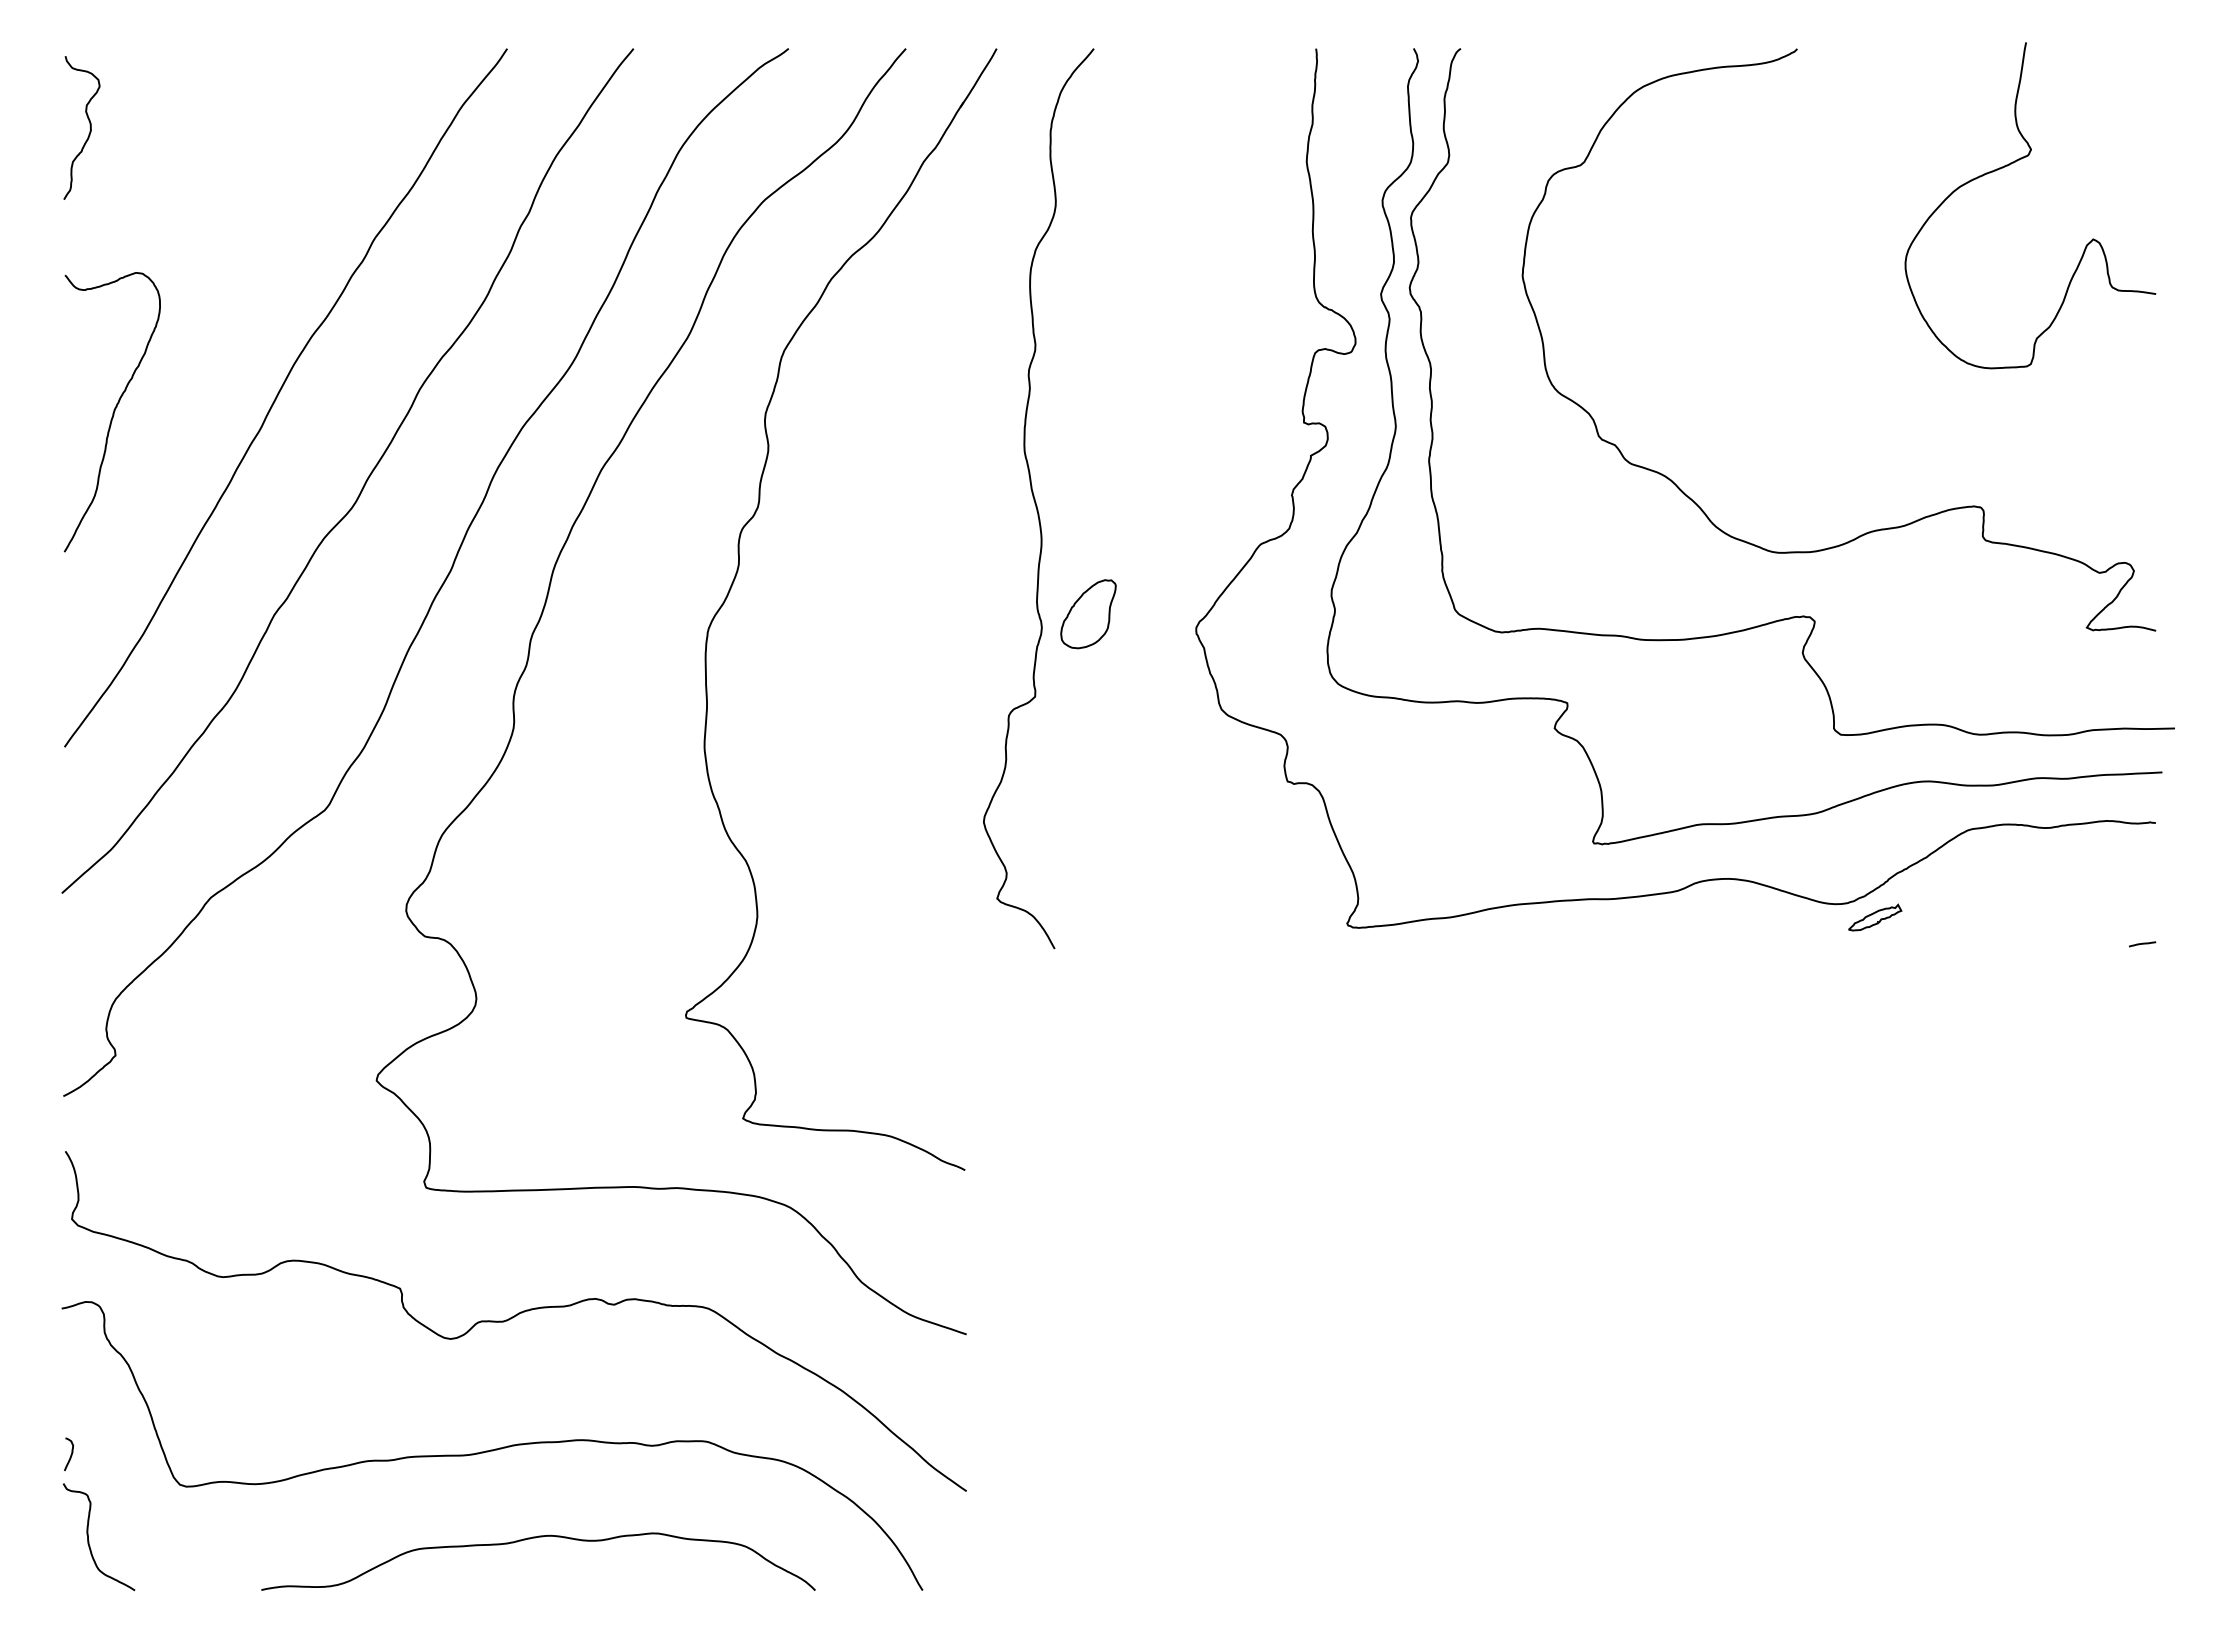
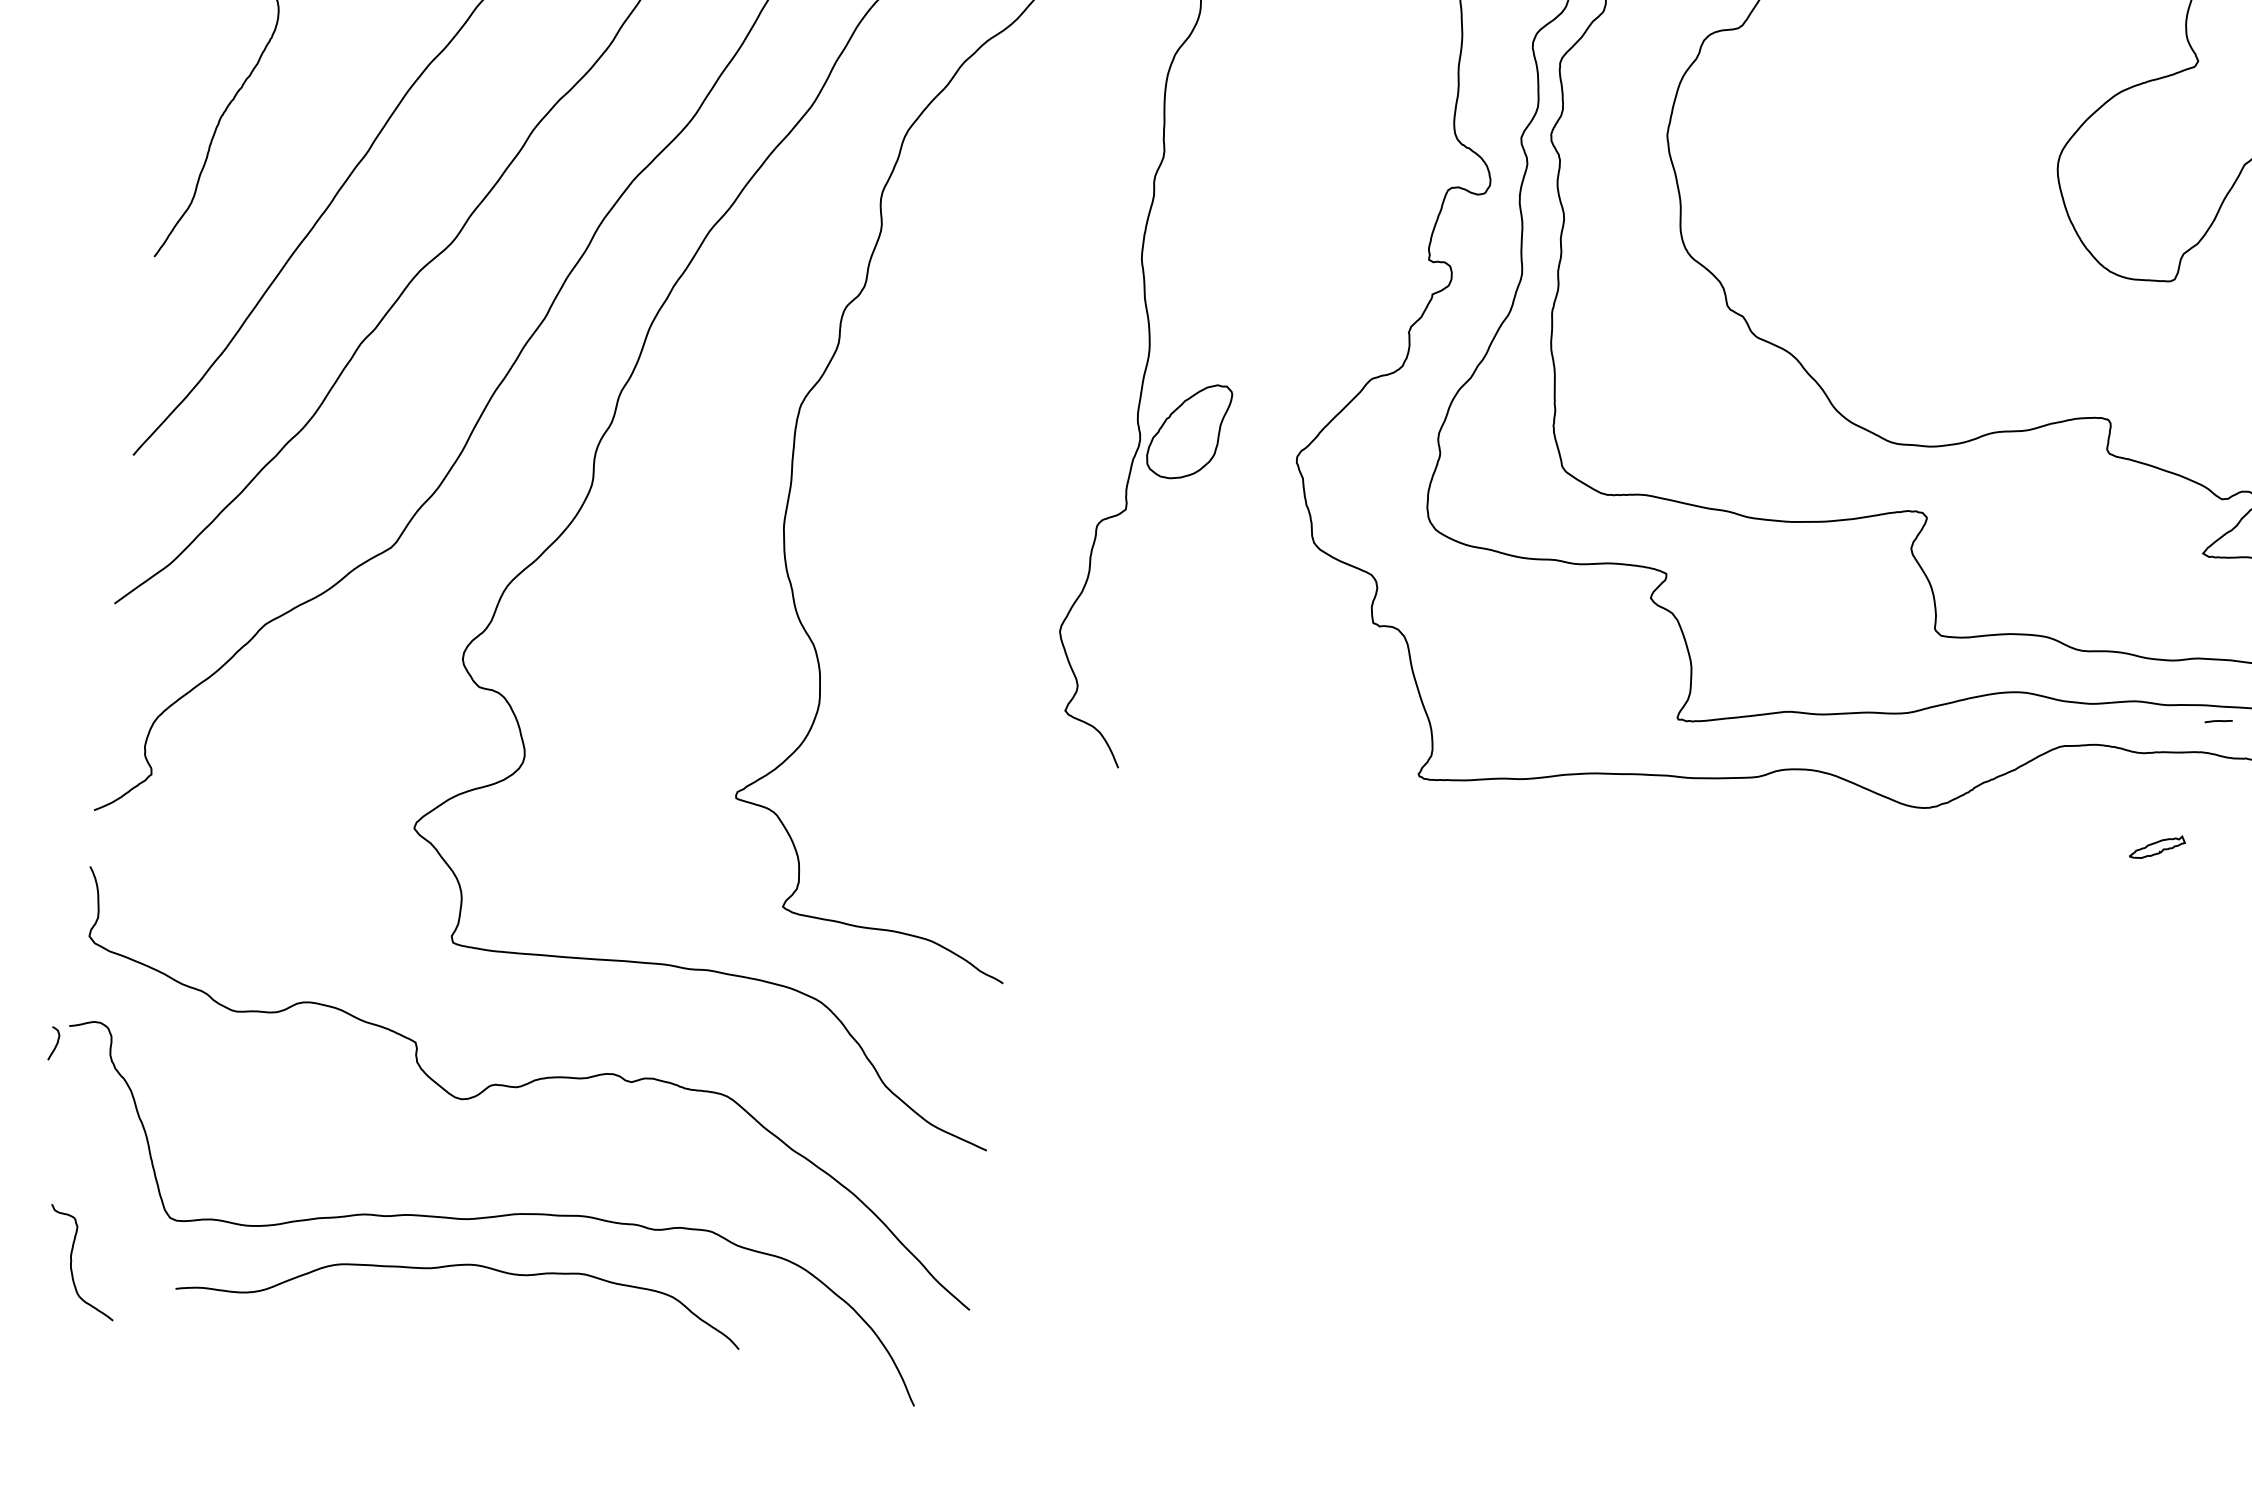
part: (1088, 614) -> (1189, 431), size x1.4
part: (1875, 917) -> (2157, 846), moved
line: (2142, 944) -> (2218, 721), moved
curve: (70, 1454) -> (55, 1044), moved
curve: (535, 1538) -> (459, 1266), moved

